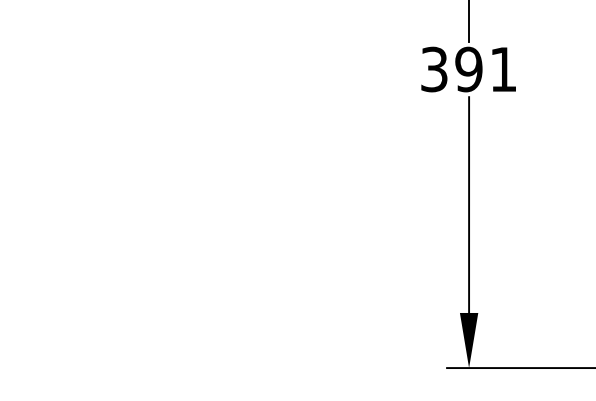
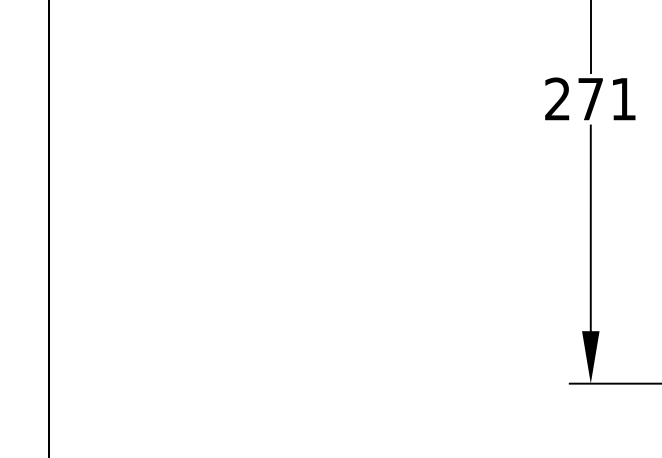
text: (451, 68) -> (574, 98), 391 -> 271

